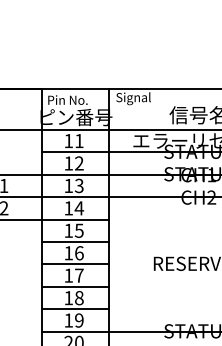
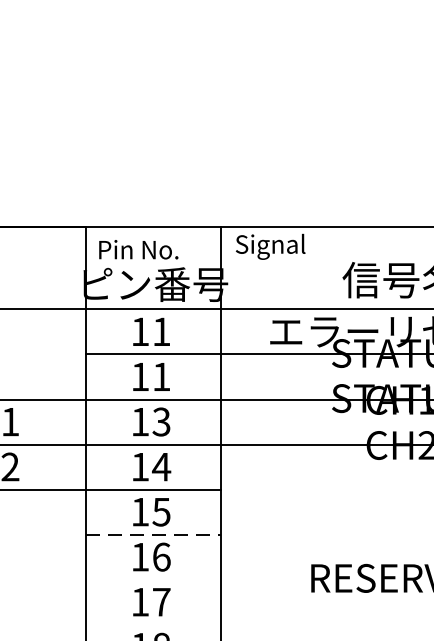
text: (79, 163) -> (161, 376), 12 -> 11
line: (75, 242) -> (153, 535), solid -> dashed
line: (74, 264) -> (151, 579), removed
line: (74, 286) -> (151, 623), removed

